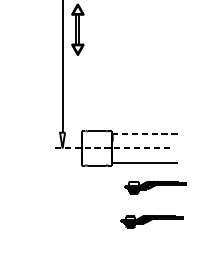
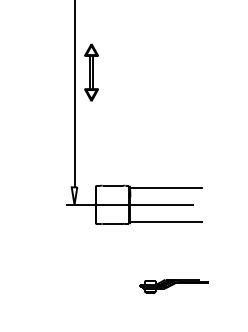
line: (144, 133) -> (165, 188), dashed -> solid
line: (111, 148) -> (129, 204), dashed -> solid
part: (155, 187) -> (177, 248), removed

